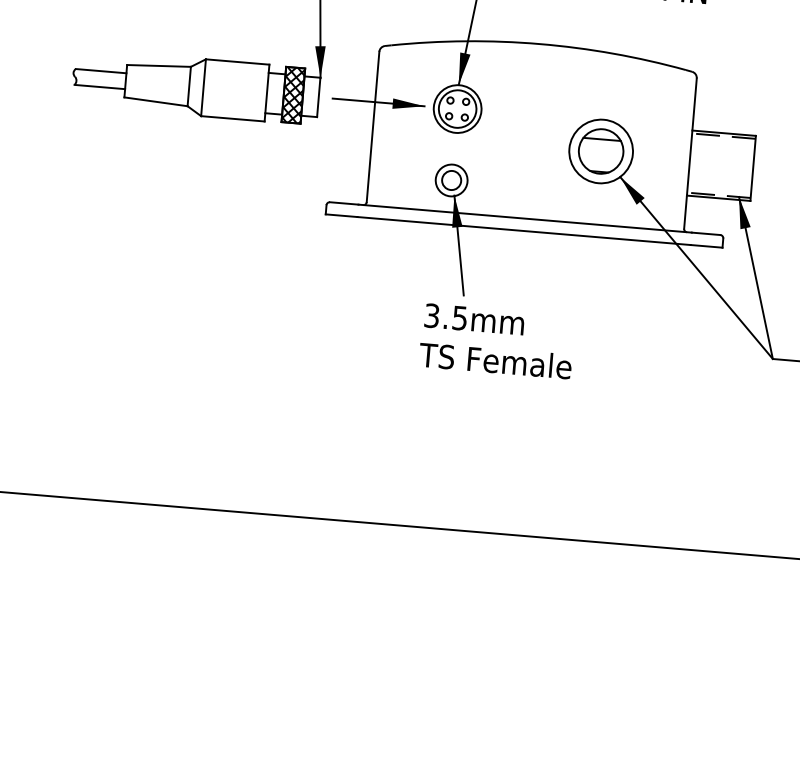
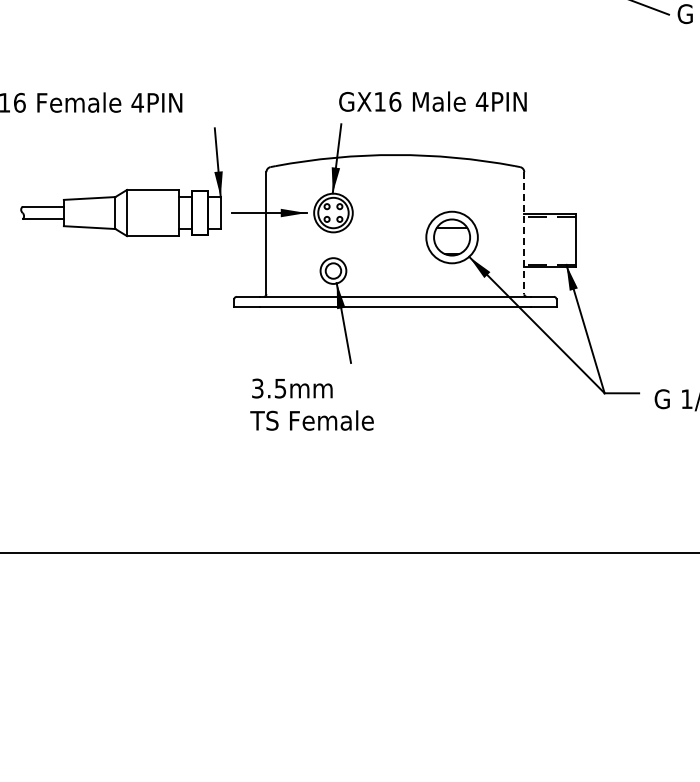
hatch: (292, 94) -> (199, 212), removed
line: (690, 154) -> (524, 233), solid -> dashed
text: (496, 341) -> (311, 404), moved

